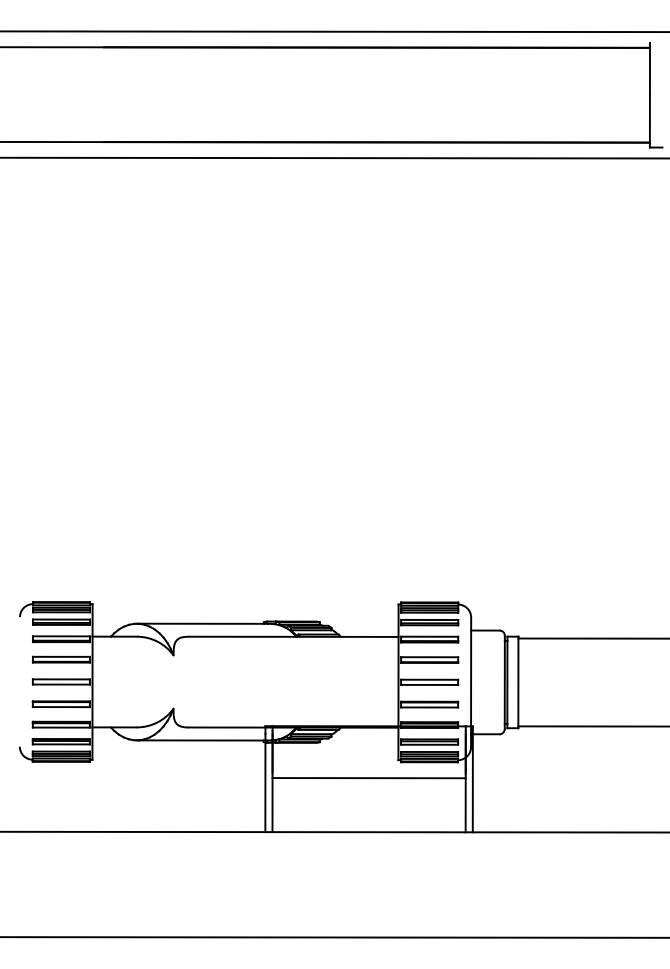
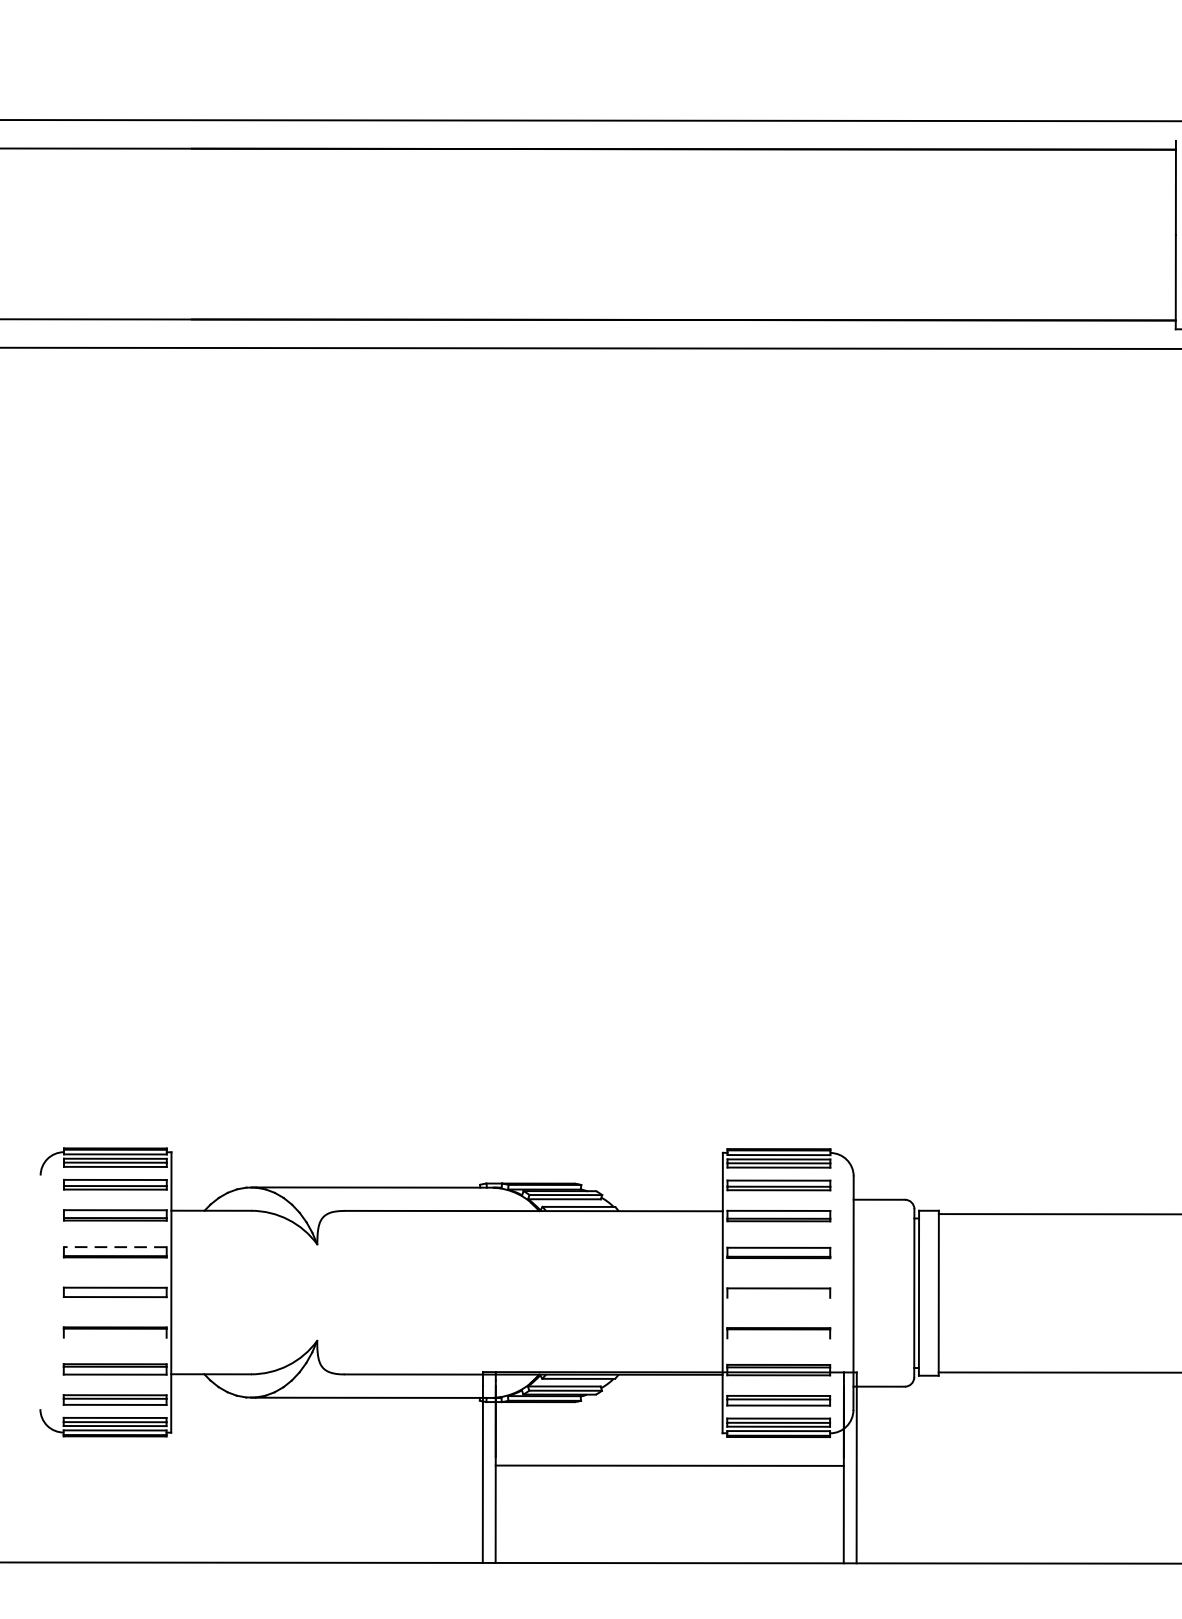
line: (61, 656) -> (115, 1246), solid -> dashed
line: (429, 684) -> (778, 1296), removed
line: (60, 707) -> (113, 1338), removed
line: (429, 707) -> (778, 1338), removed

